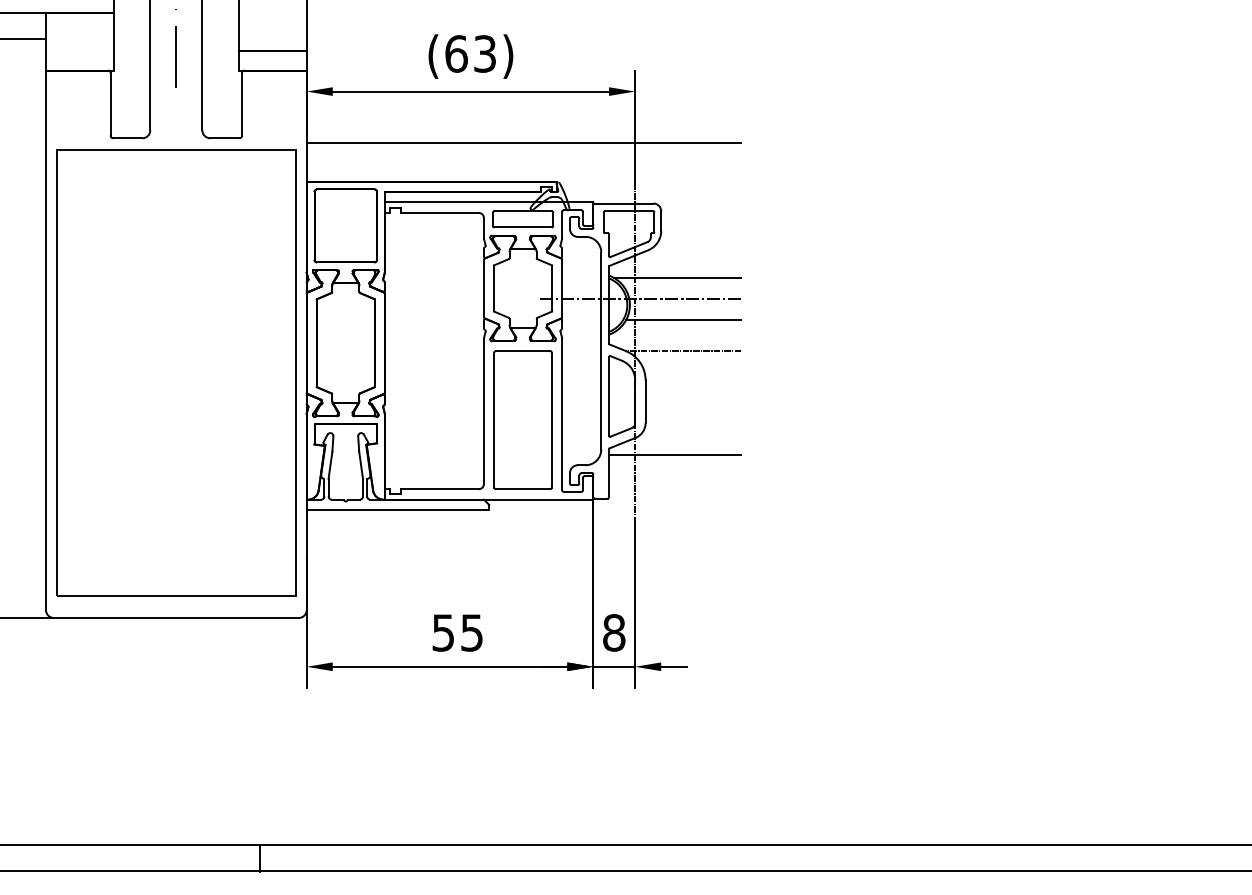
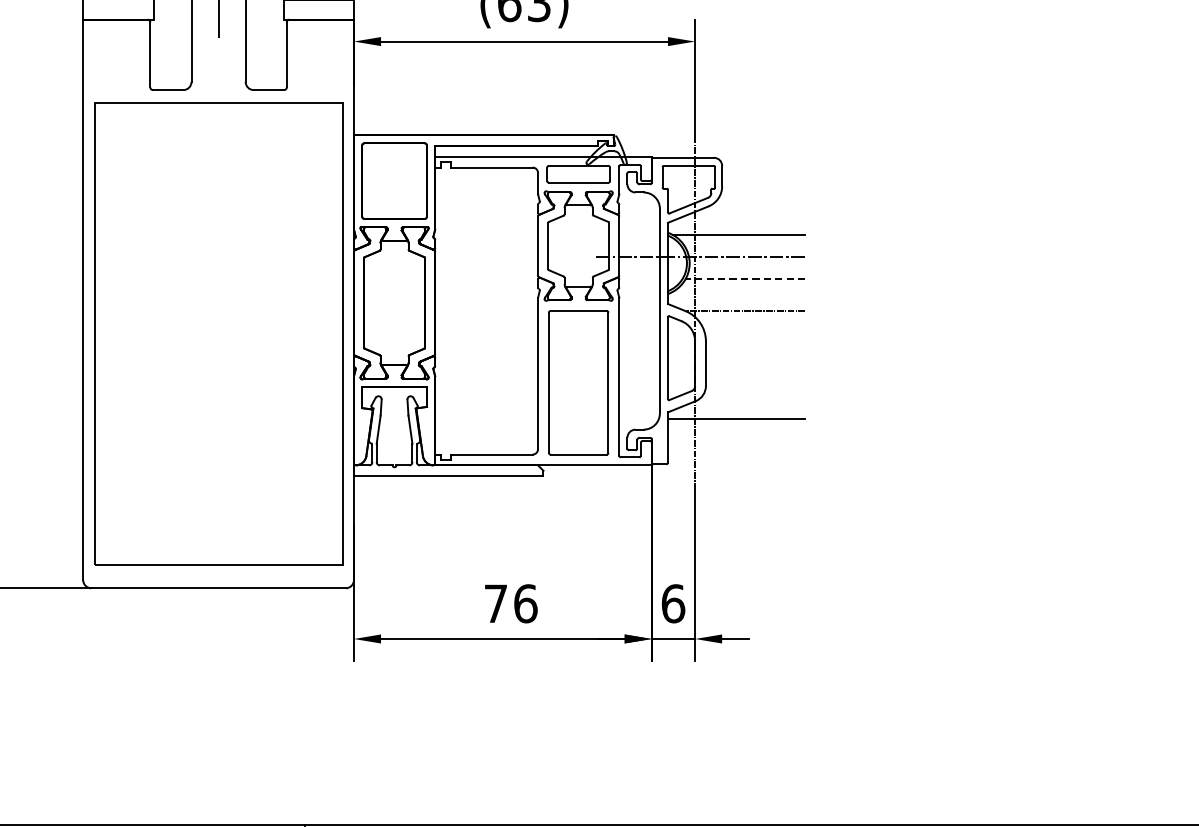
line: (523, 142) -> (579, 94), removed
line: (683, 319) -> (745, 278), solid -> dashed
text: (457, 632) -> (510, 603), 55 -> 76
text: (614, 632) -> (673, 603), 8 -> 6

